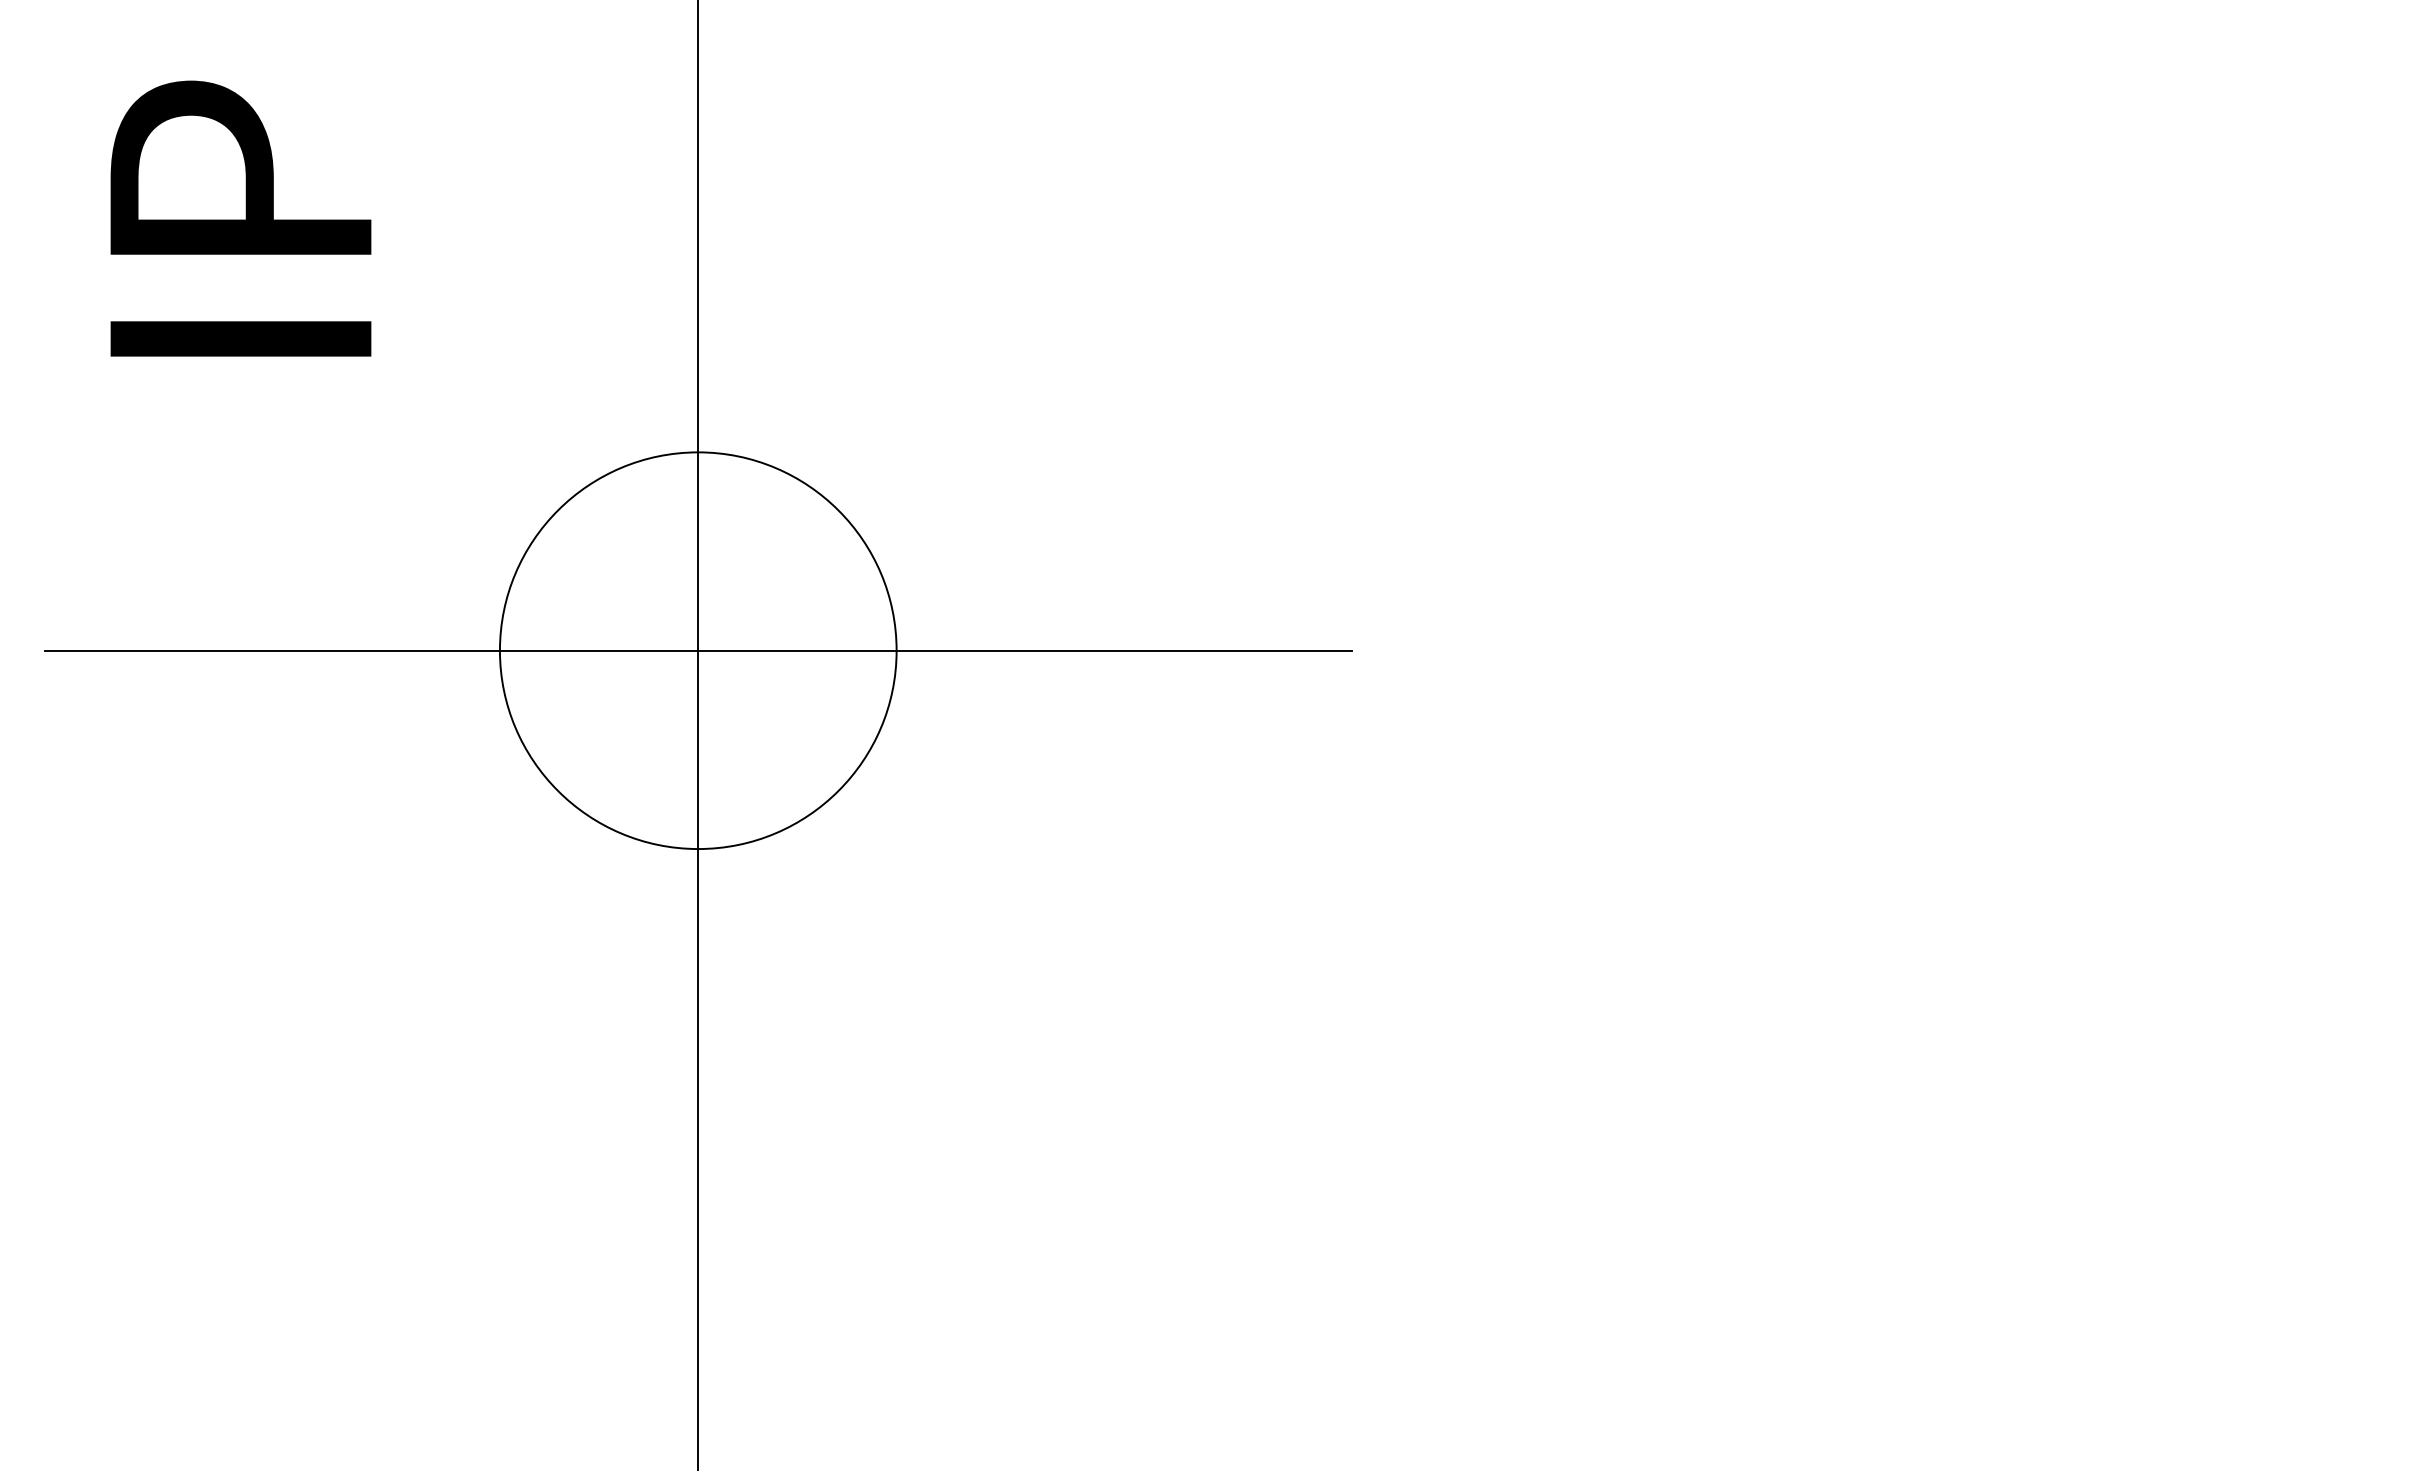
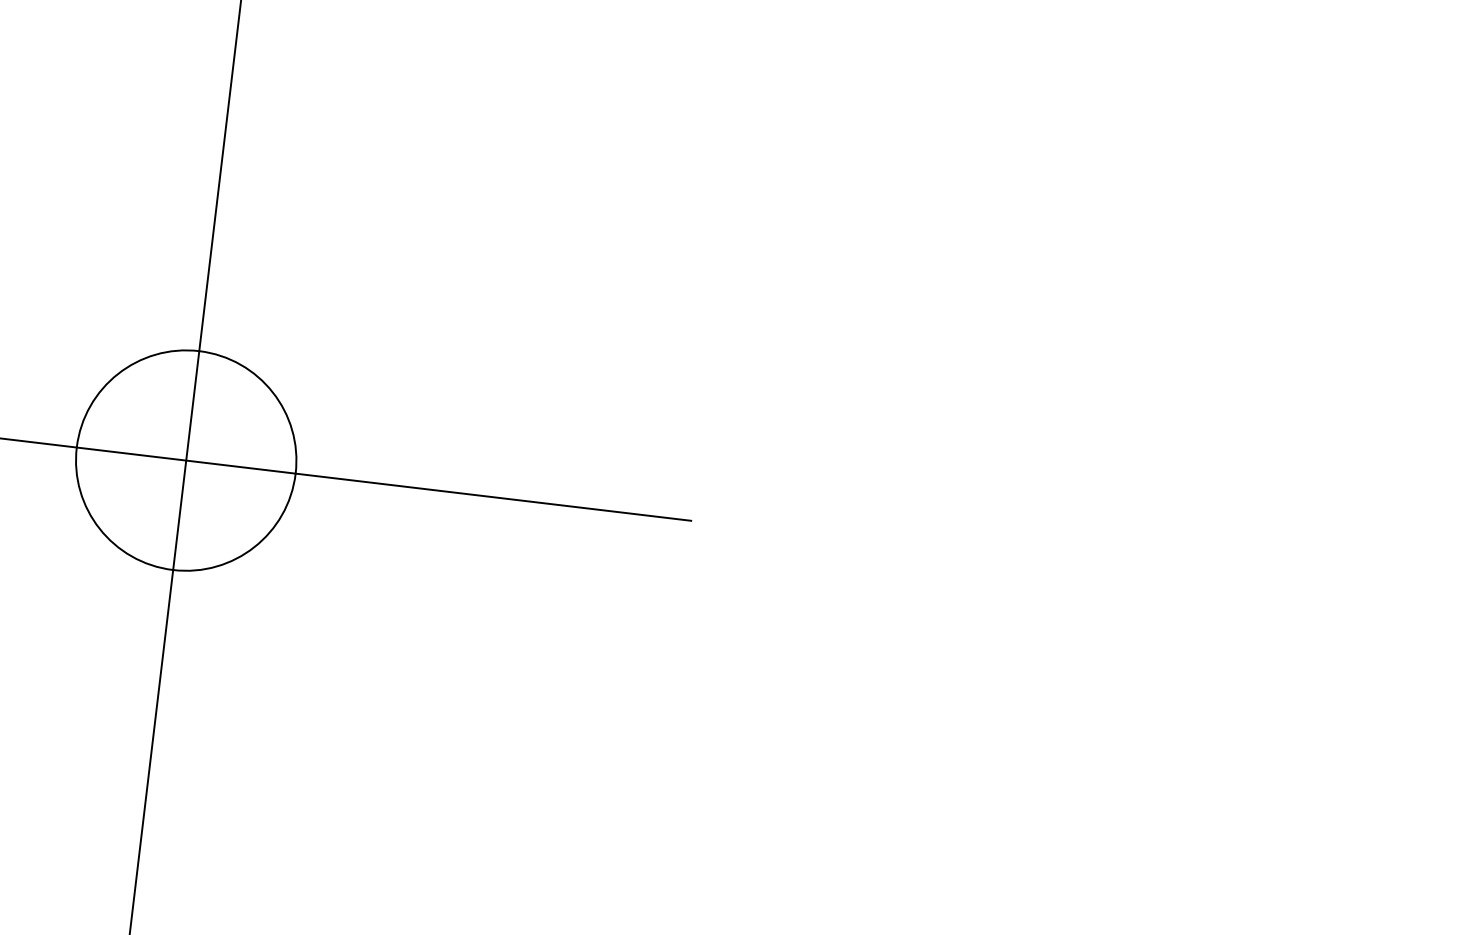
circle: (697, 650) -> (185, 460), size x0.71

